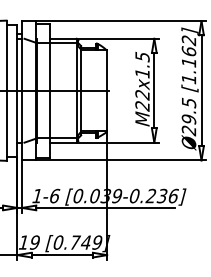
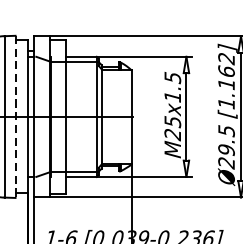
line: (6, 91) -> (15, 117), solid -> dashed
text: (142, 95) -> (172, 122), M22x1.5 -> M25x1.5

